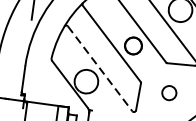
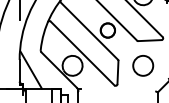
line: (100, 68) -> (82, 53), dashed -> solid
hatch: (37, 79) -> (31, 69), added
circle: (169, 92) -> (143, 65), size x1.67

